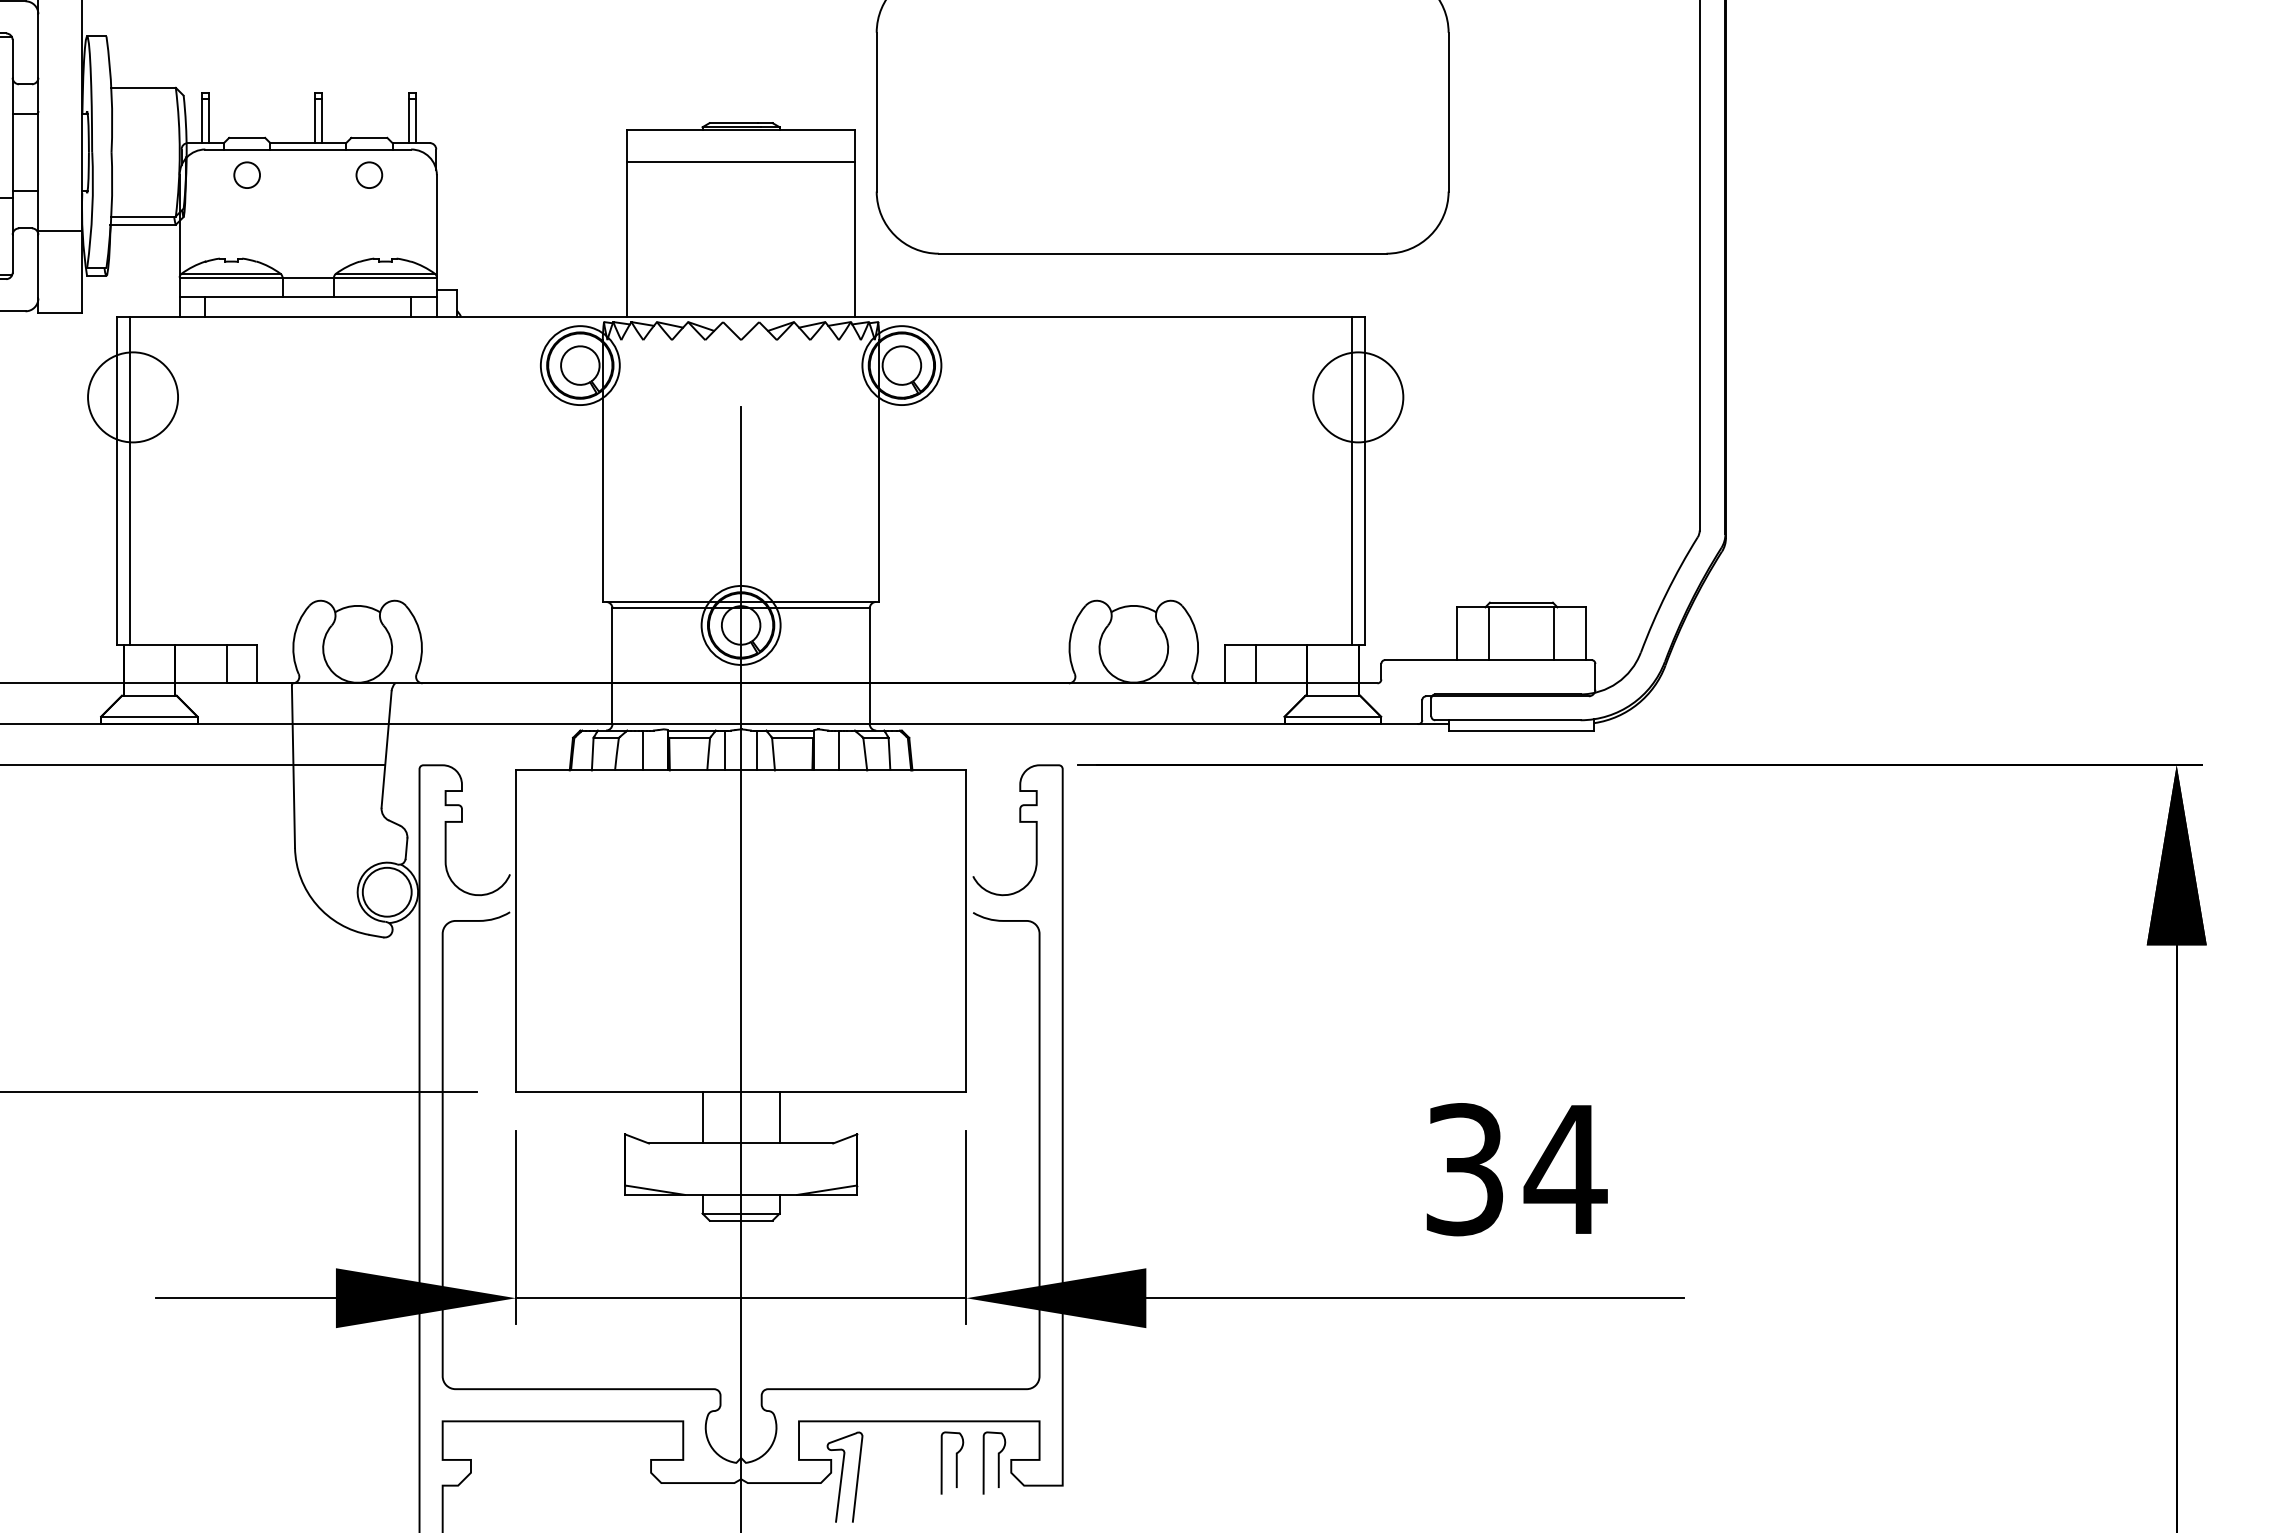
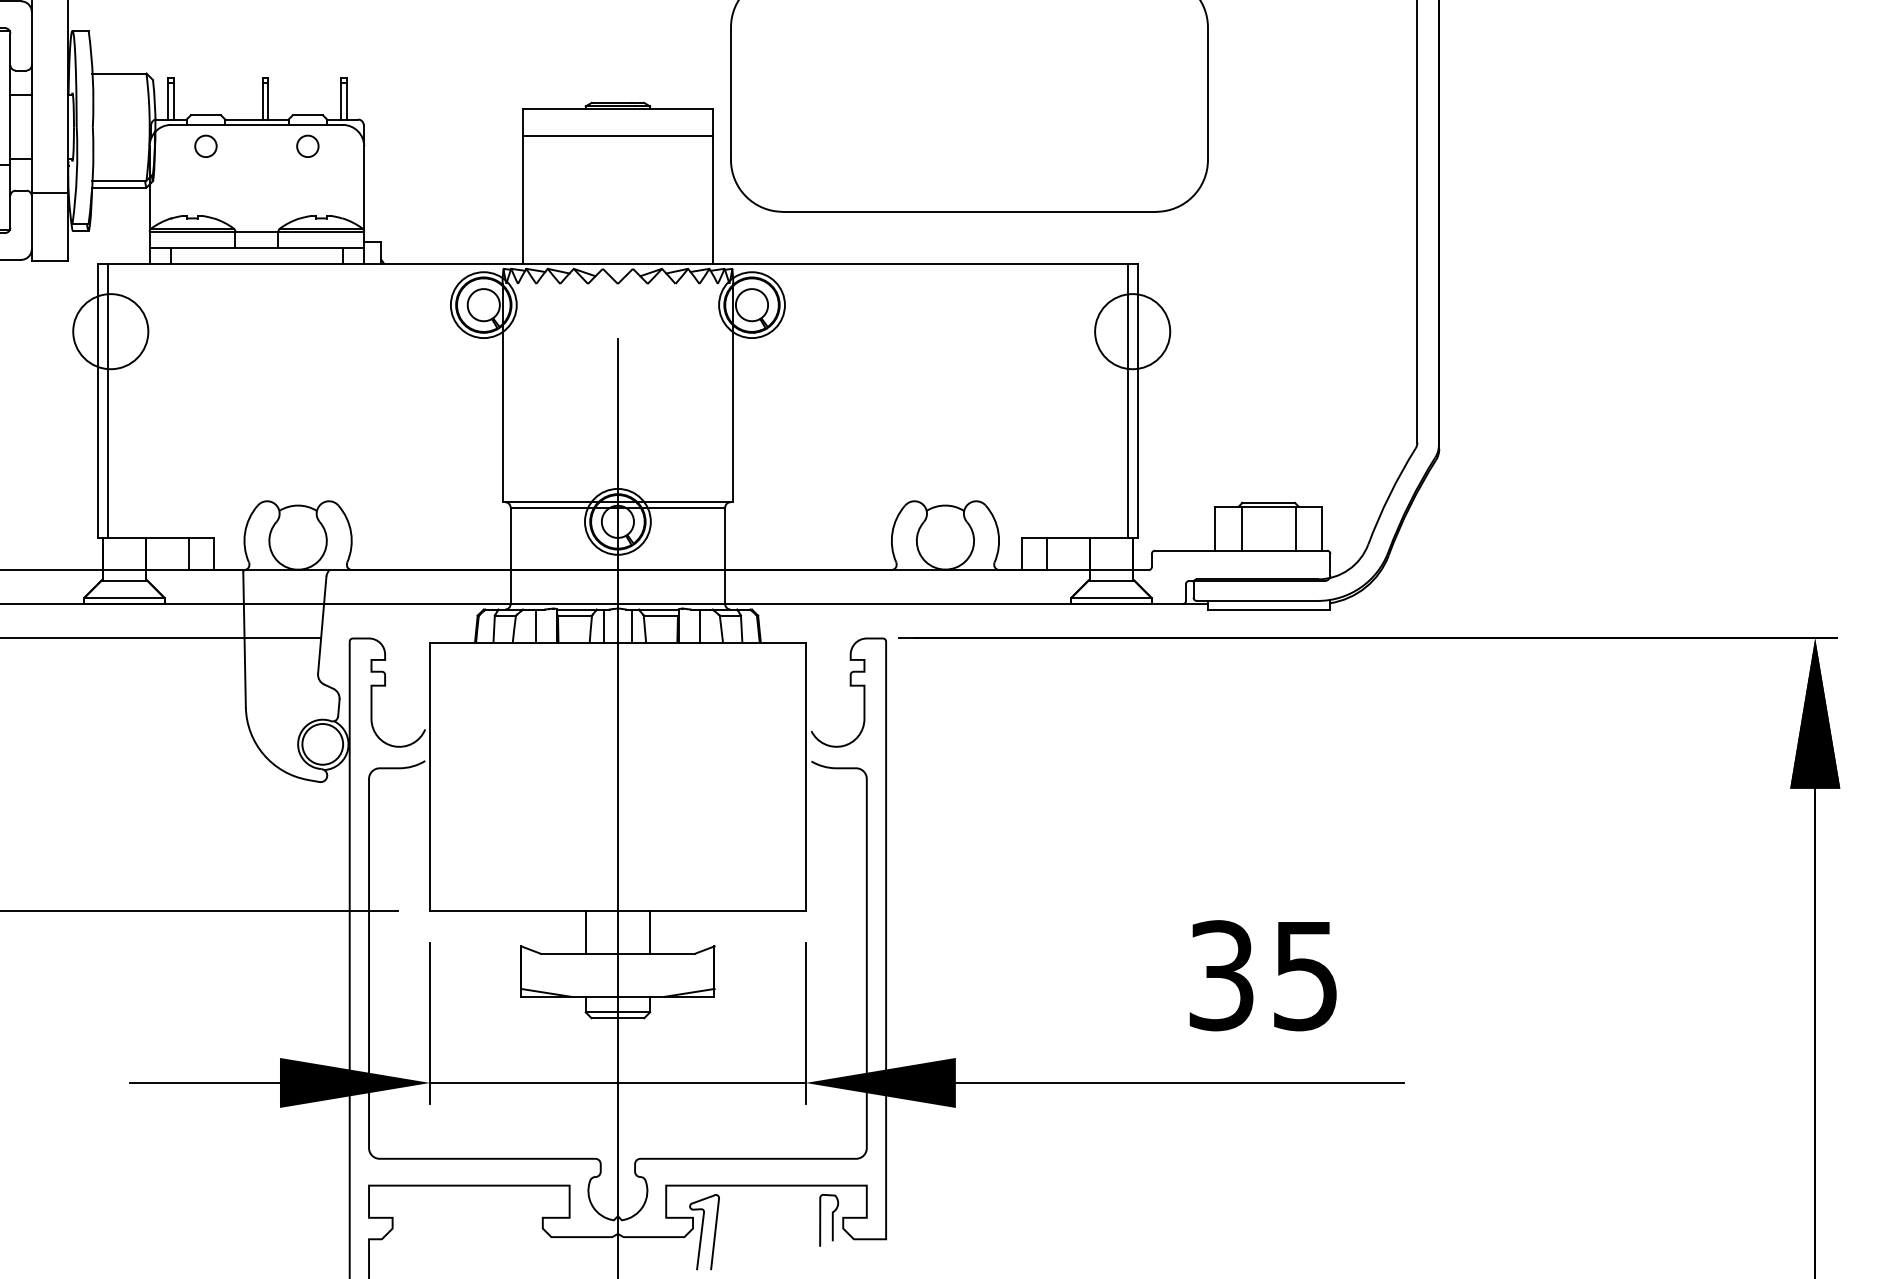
text: (1565, 1170) -> (1305, 976), 34 -> 35
curve: (955, 1462) -> (796, 1219), removed

